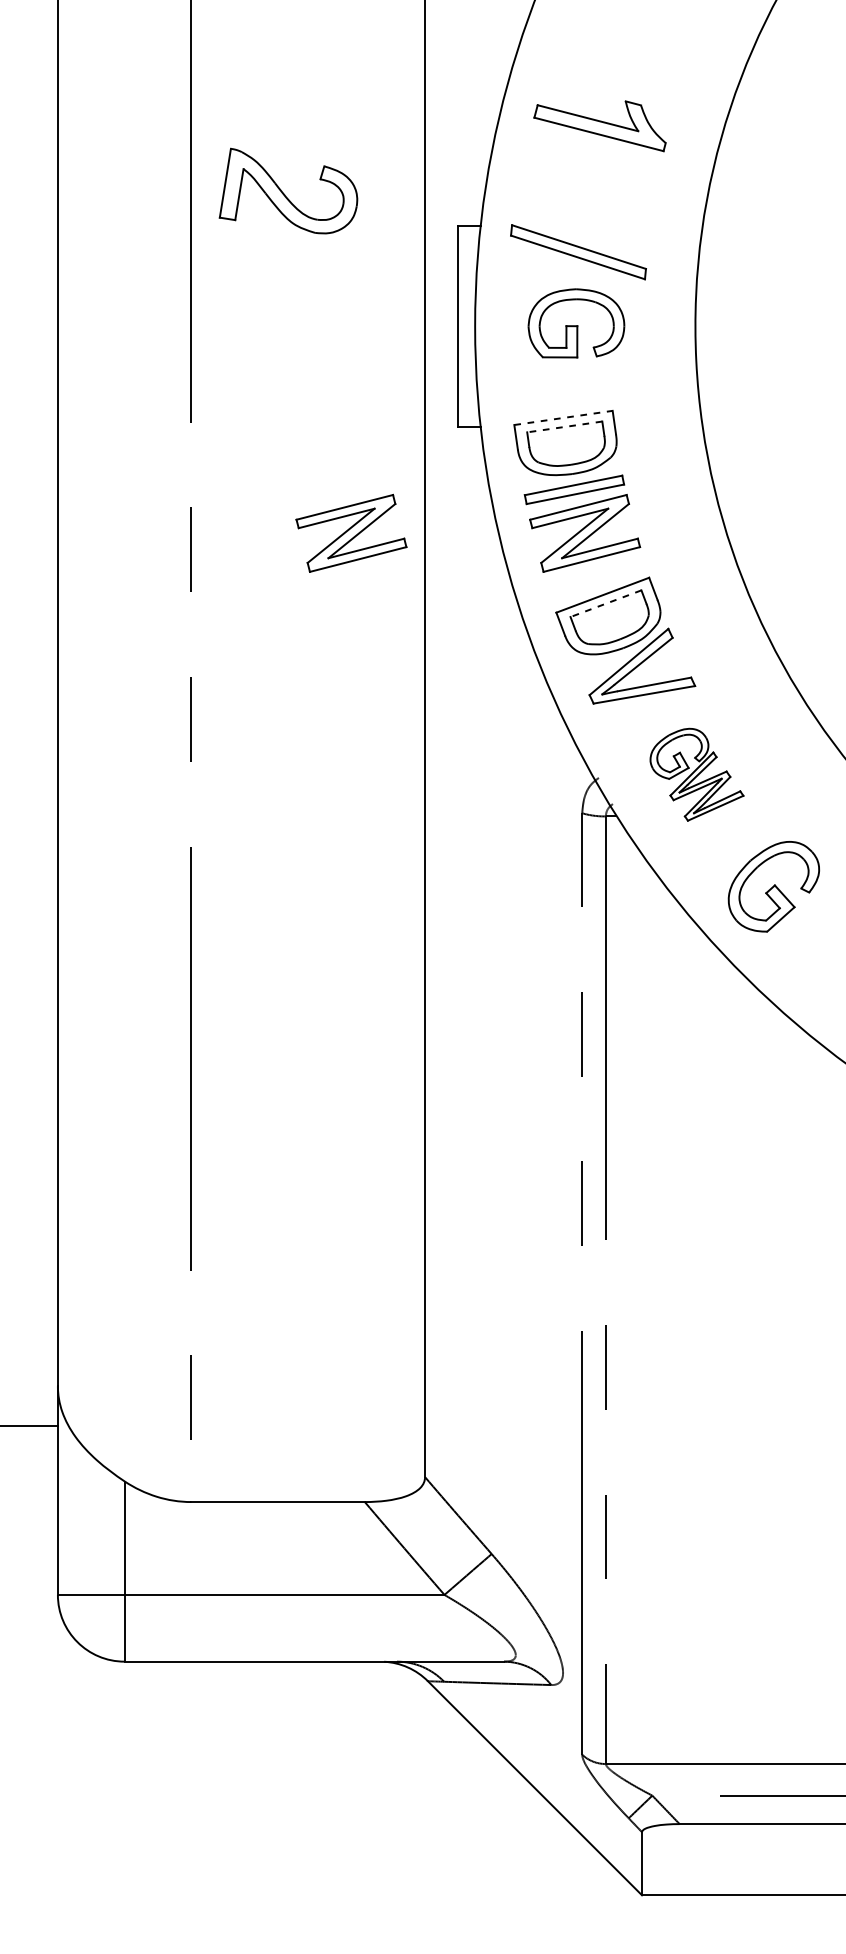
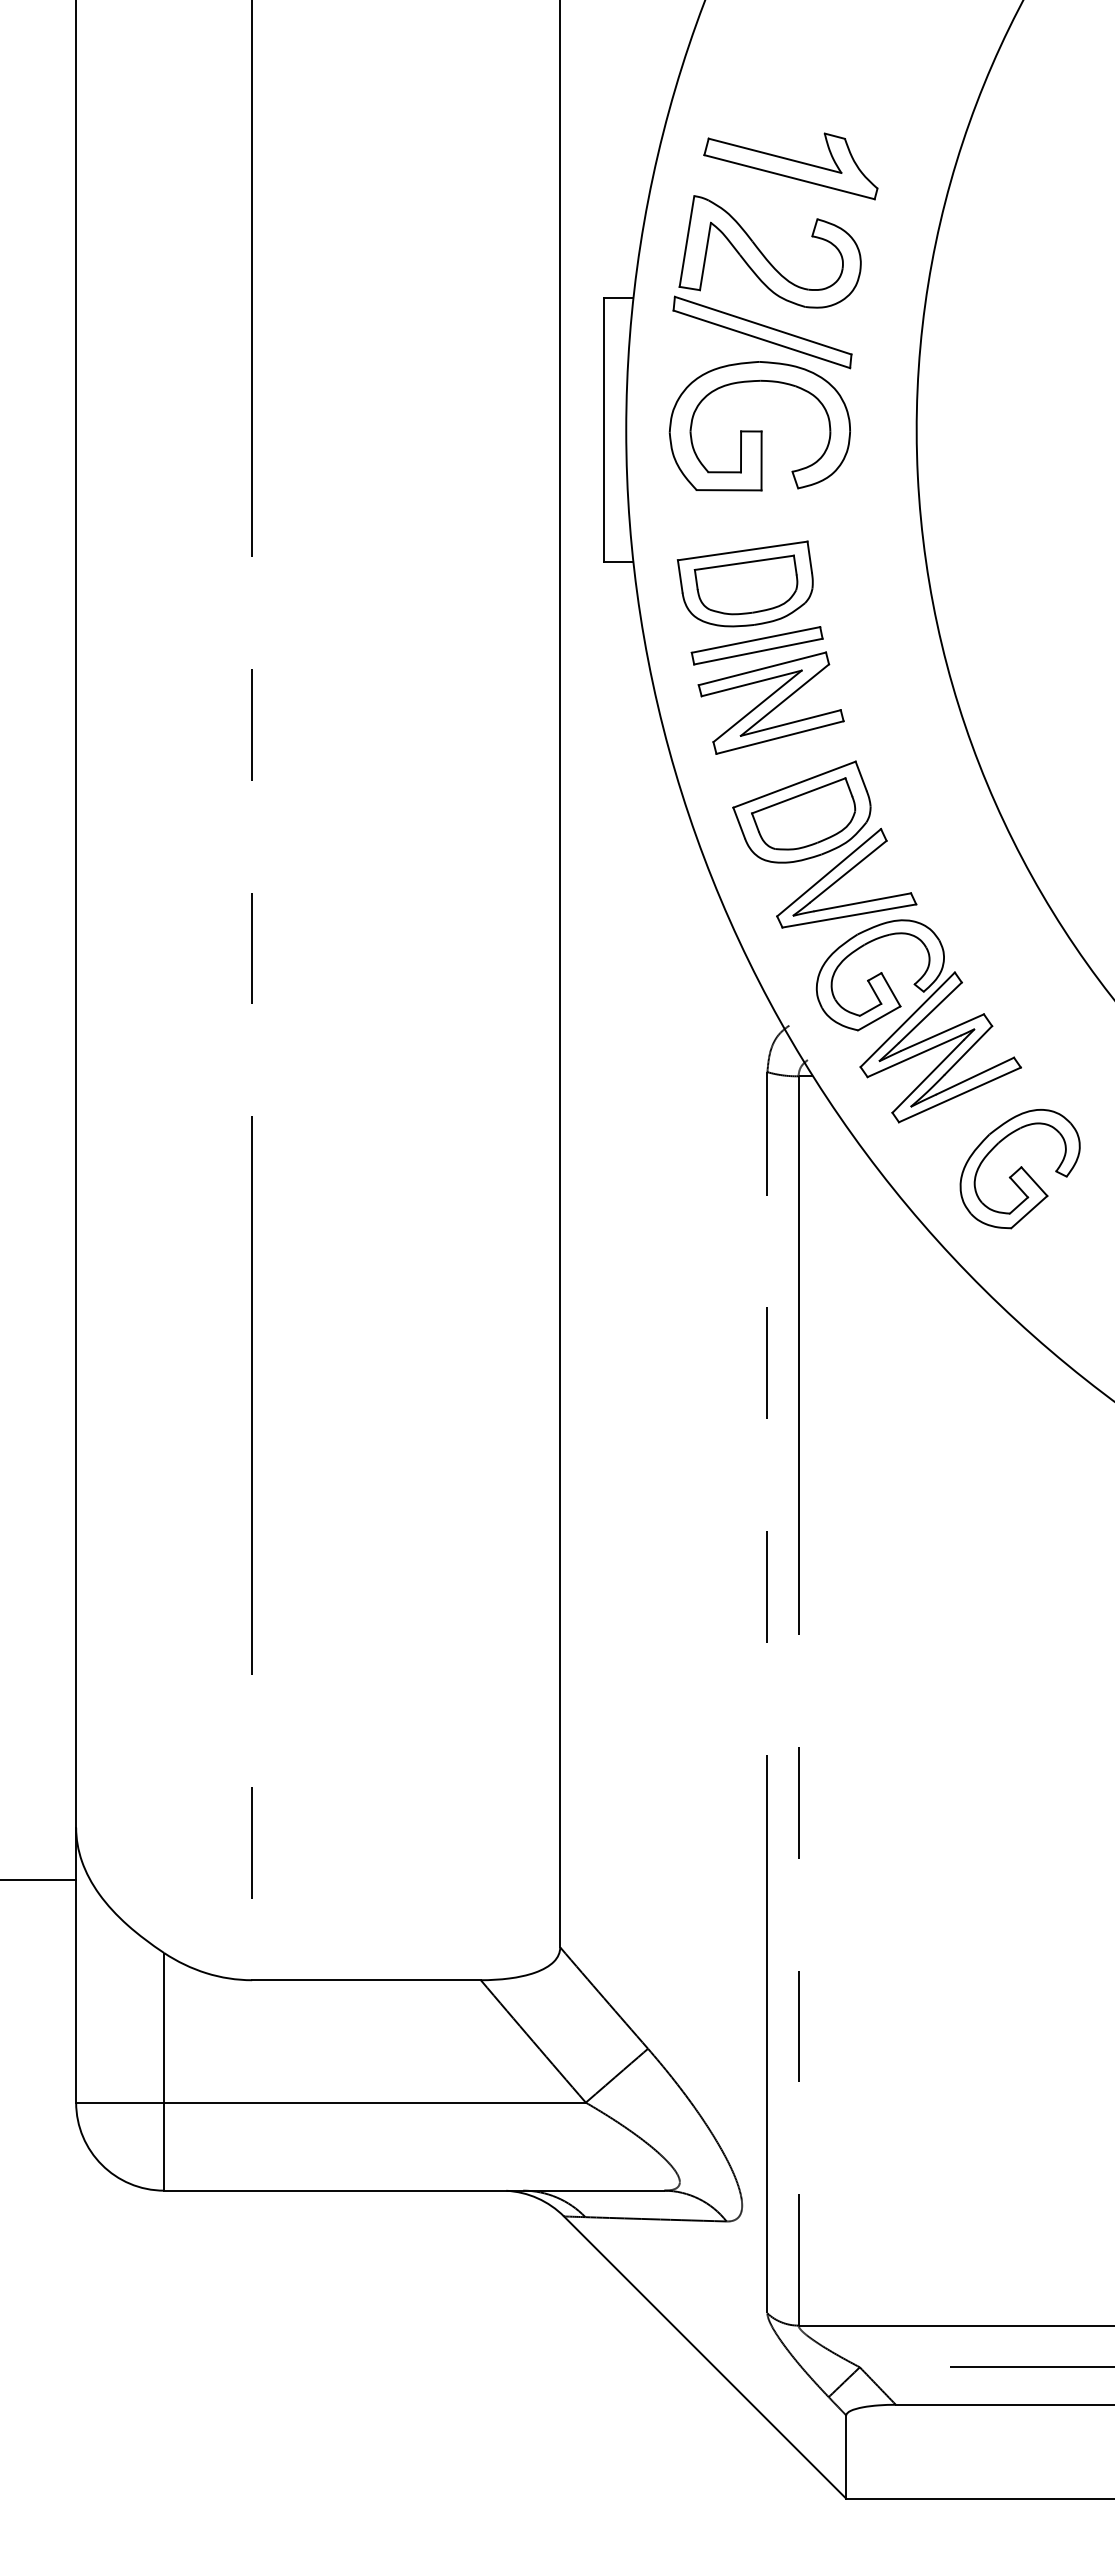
part: (283, 192) -> (763, 253), moved
part: (576, 323) -> (759, 426), size x1.43
line: (564, 417) -> (743, 550), dashed -> solid
line: (564, 426) -> (743, 562), dashed -> solid
part: (350, 532) -> (462, 702), removed
line: (605, 603) -> (798, 795), dashed -> solid
part: (696, 774) -> (918, 1021), size x1.67

